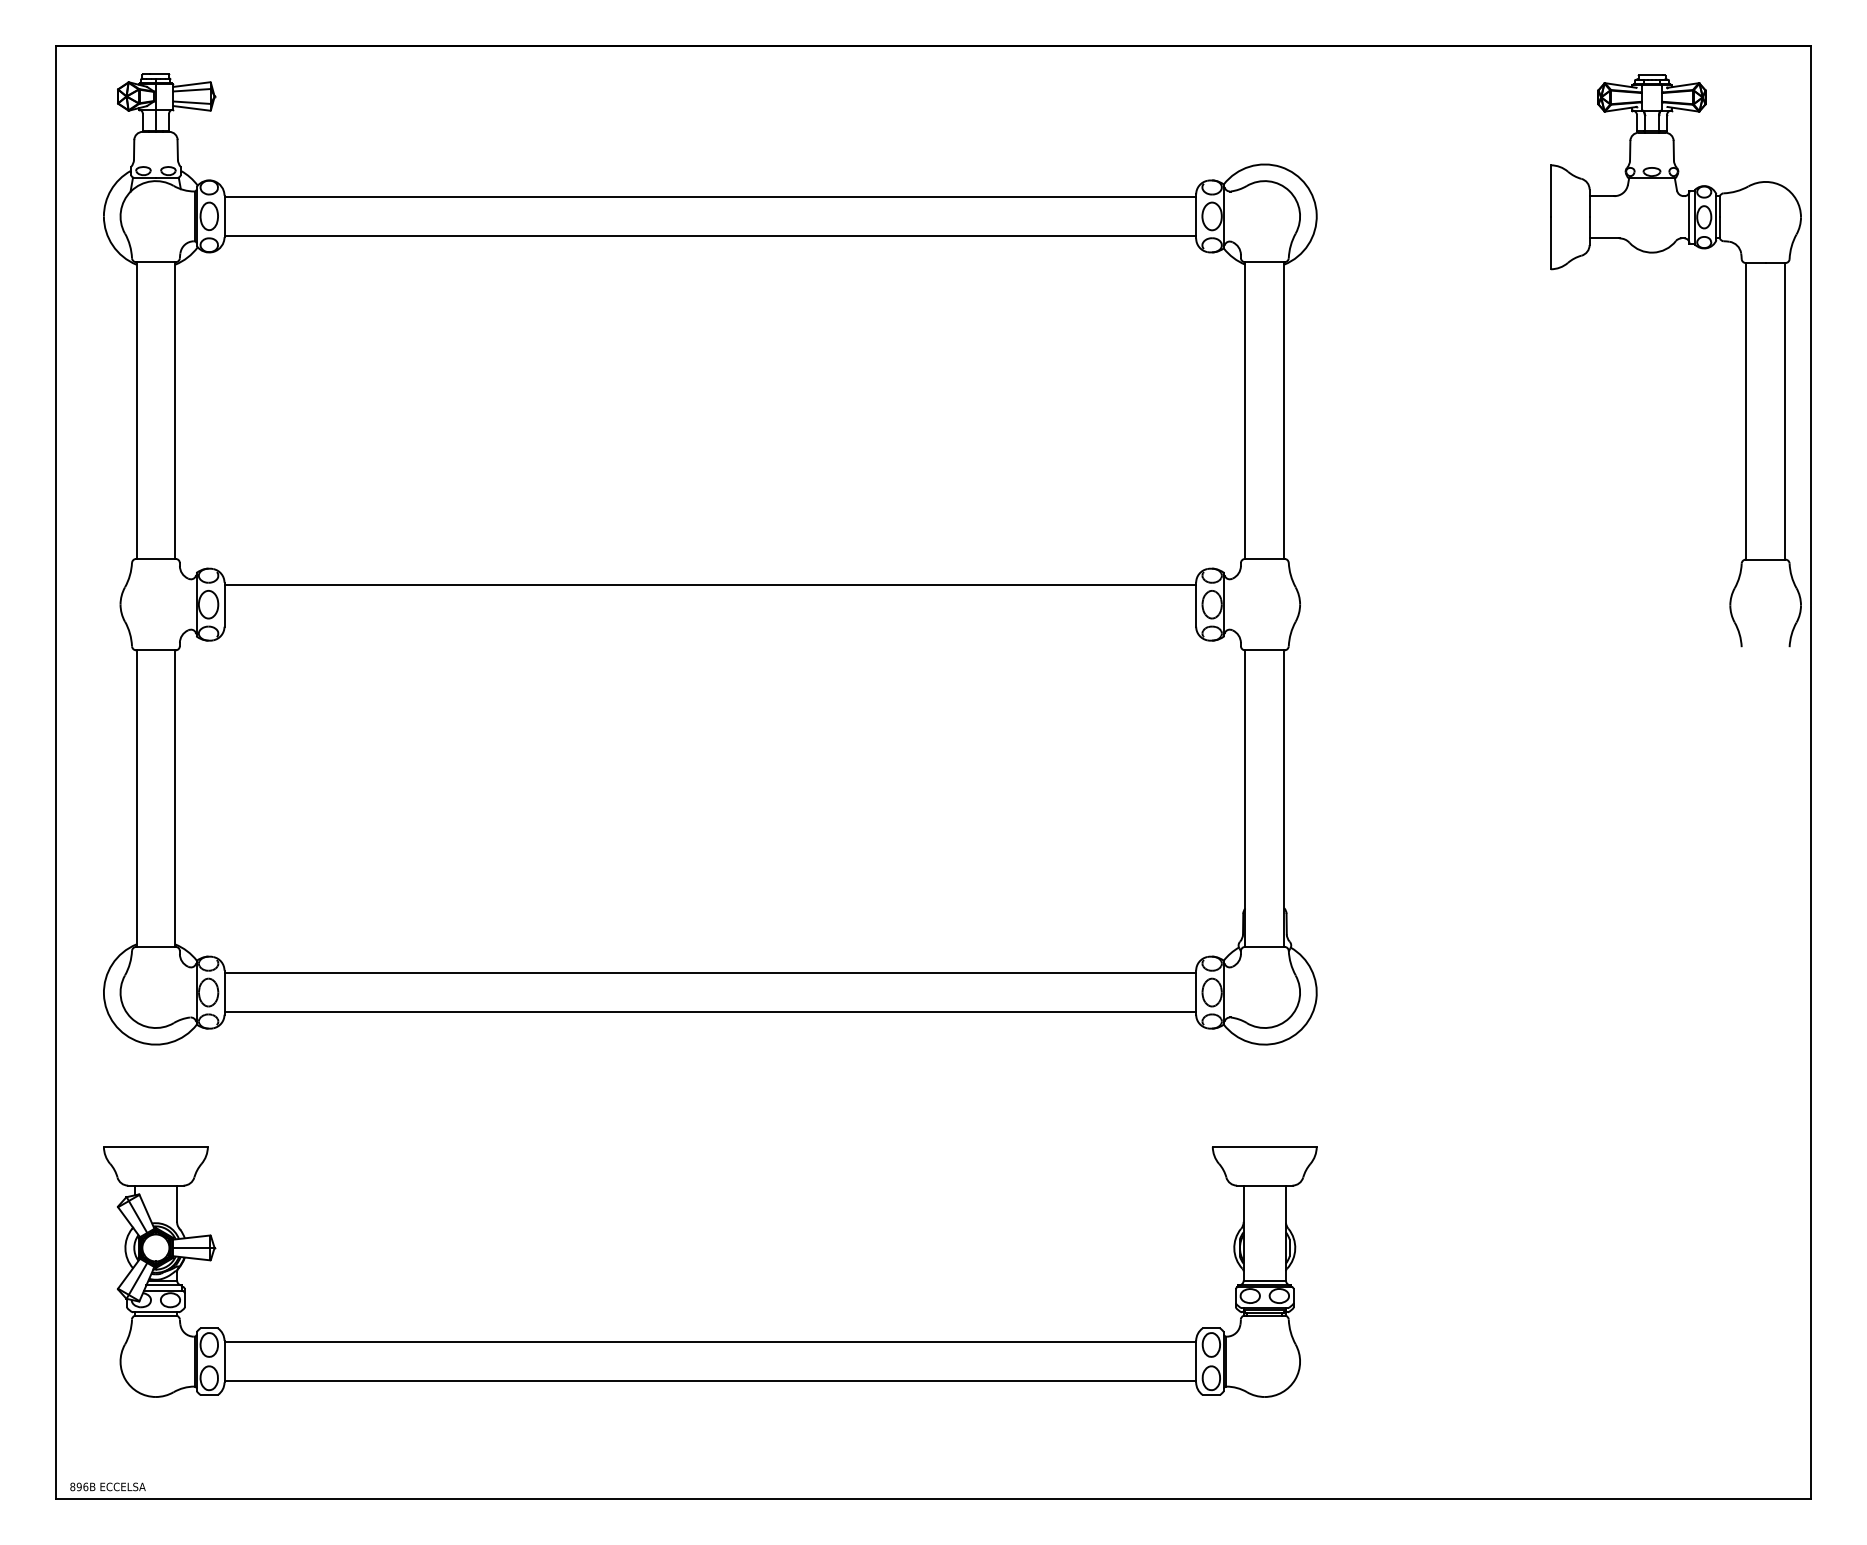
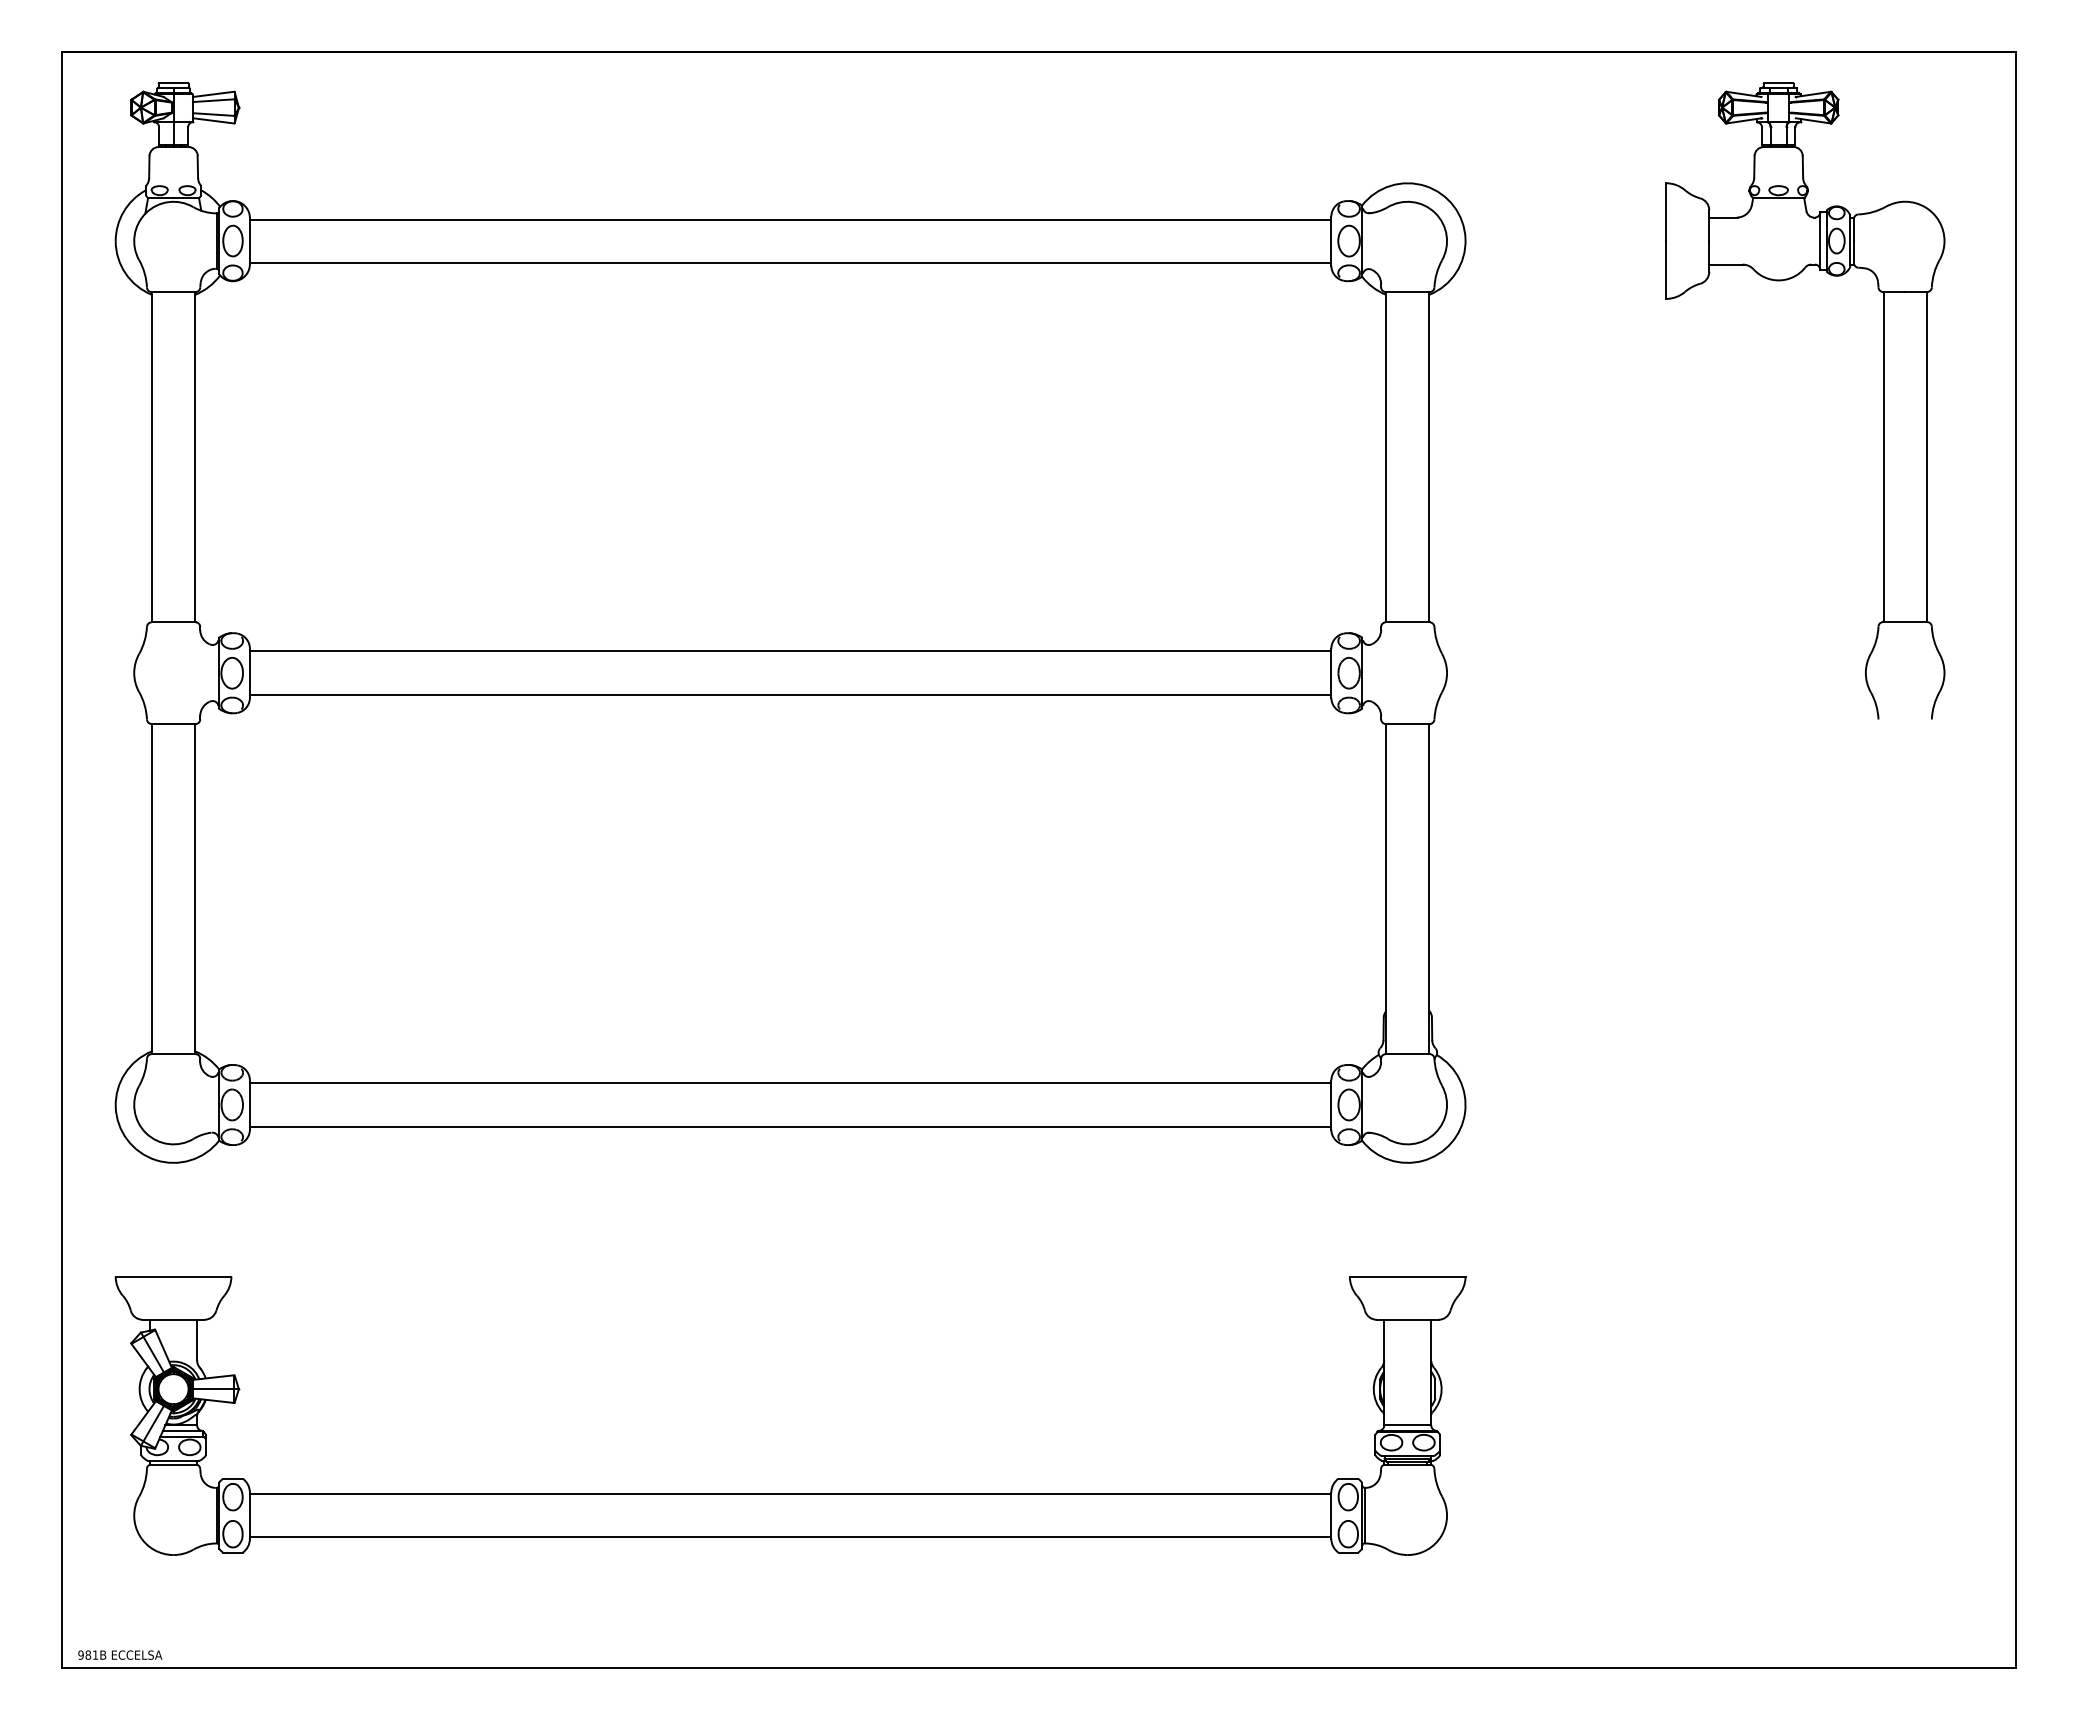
part: (1746, 360) -> (1883, 400), moved
line: (710, 623) -> (790, 694), added
text: (79, 1486) -> (88, 1654), 896B -> 981B

